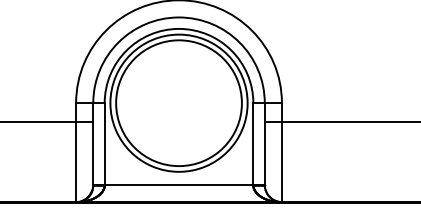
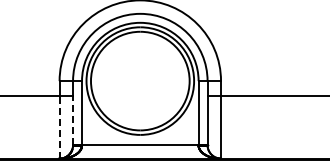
line: (93, 153) -> (73, 120), solid -> dashed
line: (75, 161) -> (59, 126), solid -> dashed

